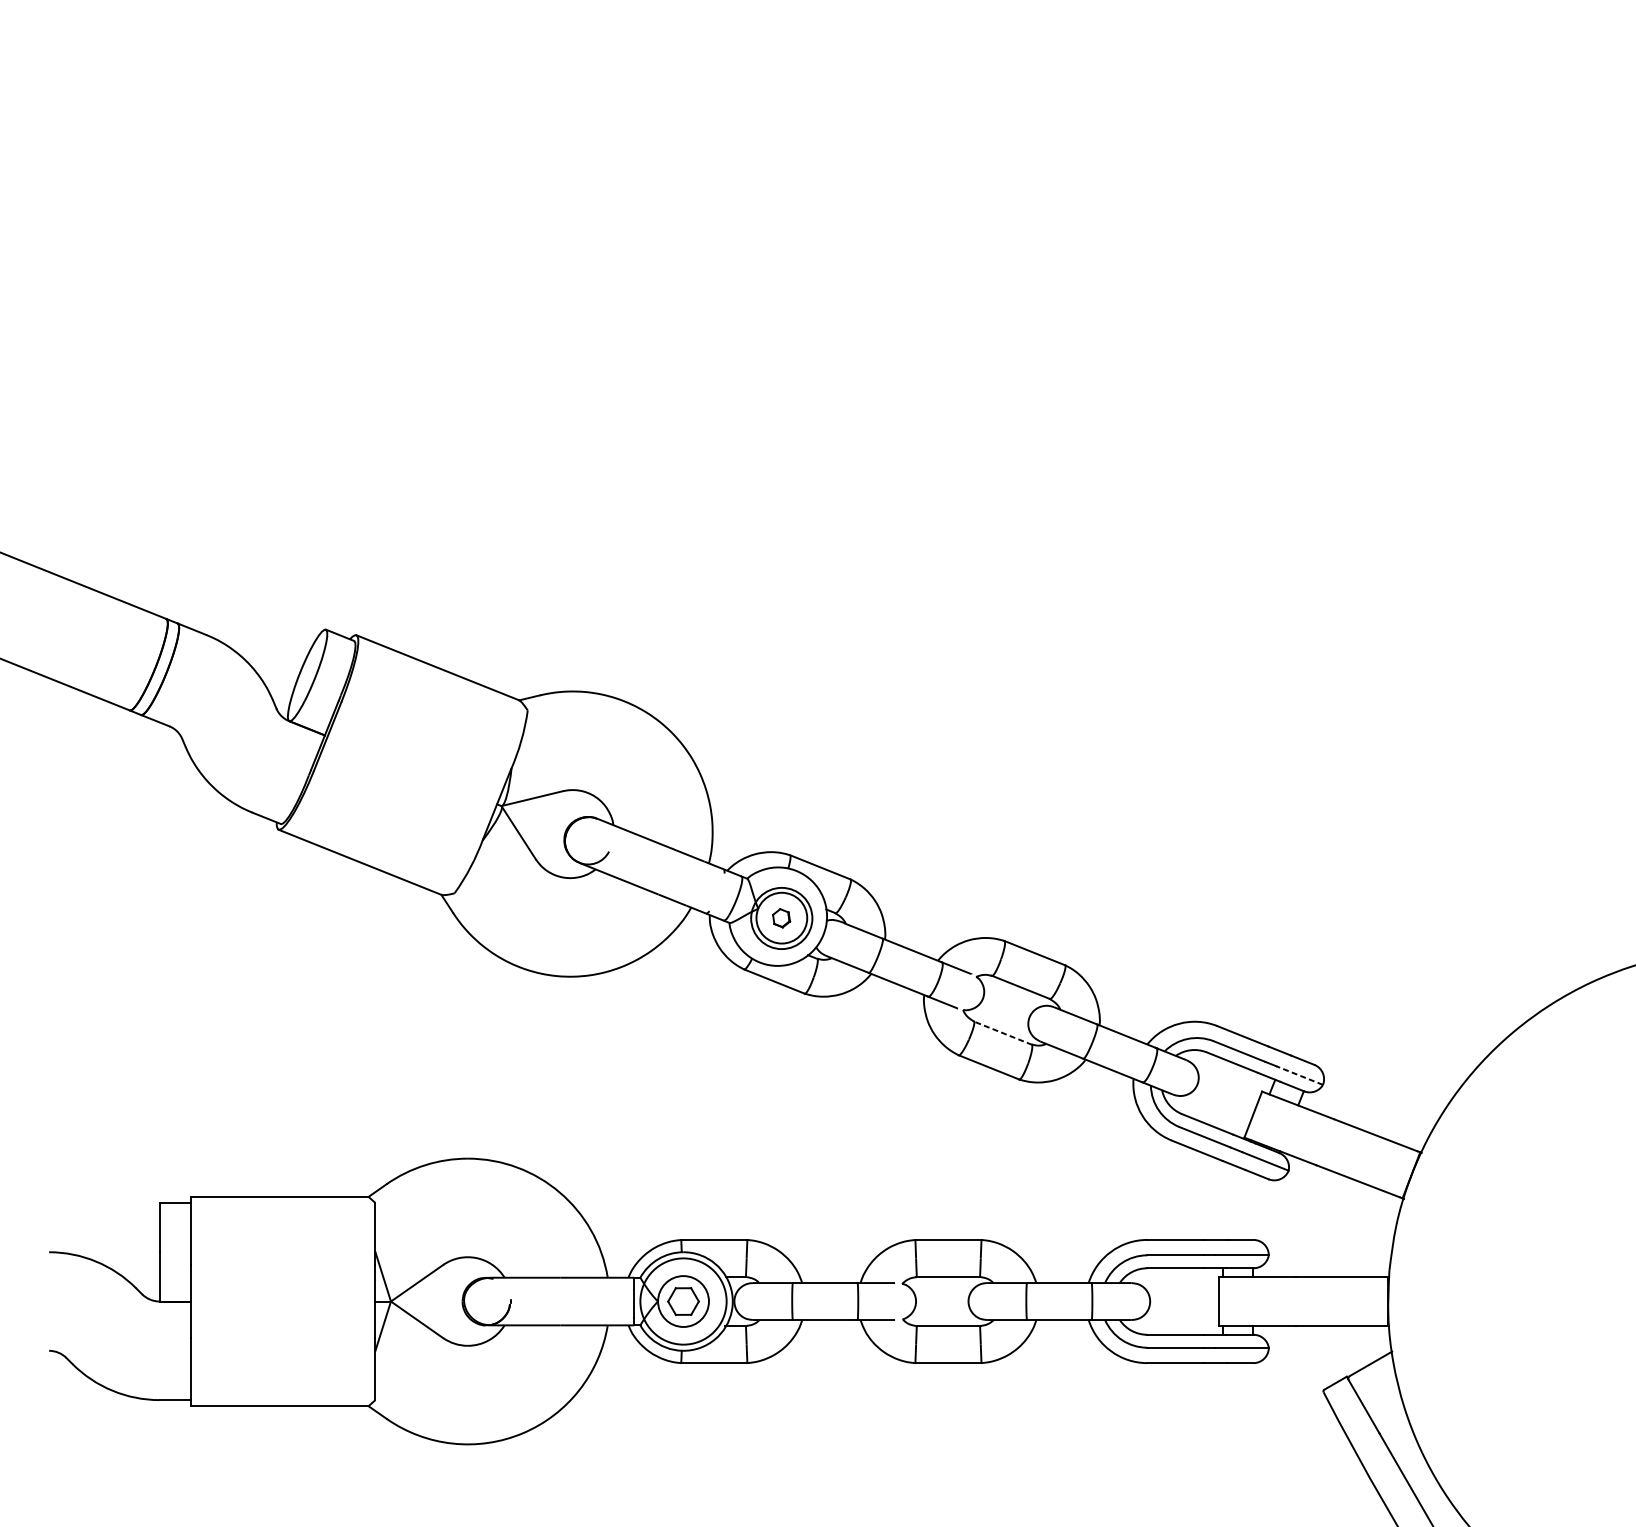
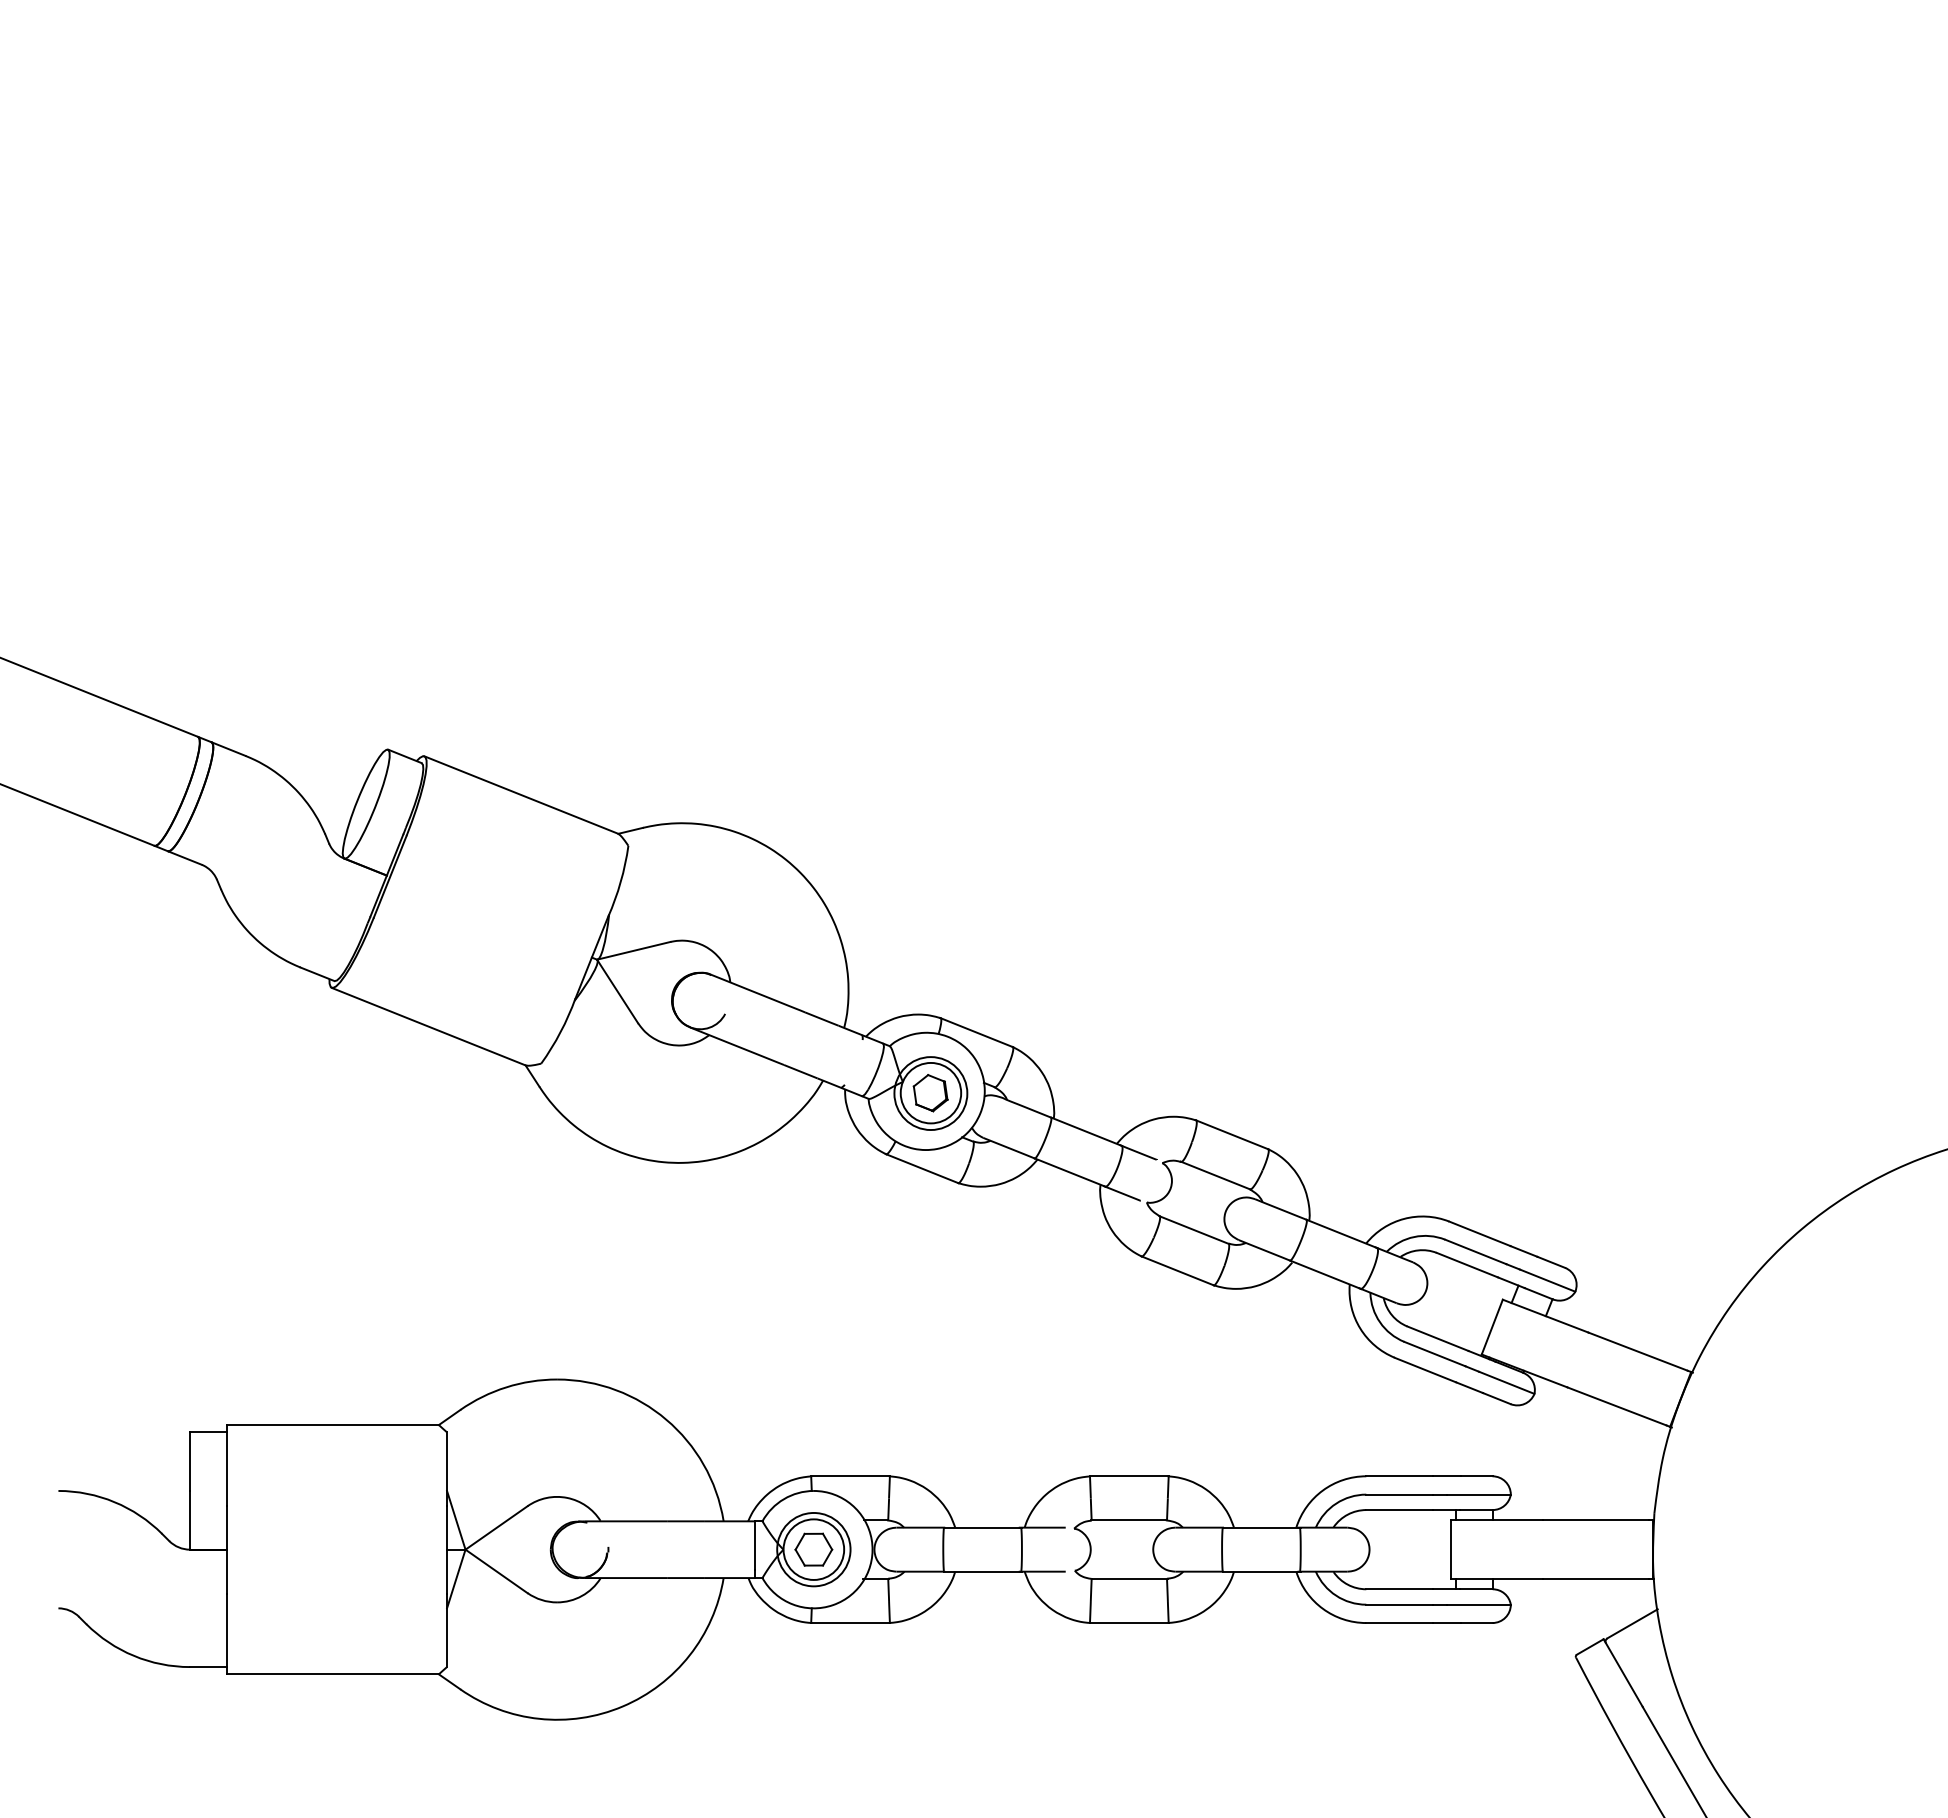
part: (781, 918) -> (930, 1093), size x1.67
line: (1003, 1033) -> (1194, 1230), dashed -> solid
line: (1299, 1075) -> (1547, 1280), dashed -> solid
circle: (683, 1301) -> (813, 1549), size x0.71

